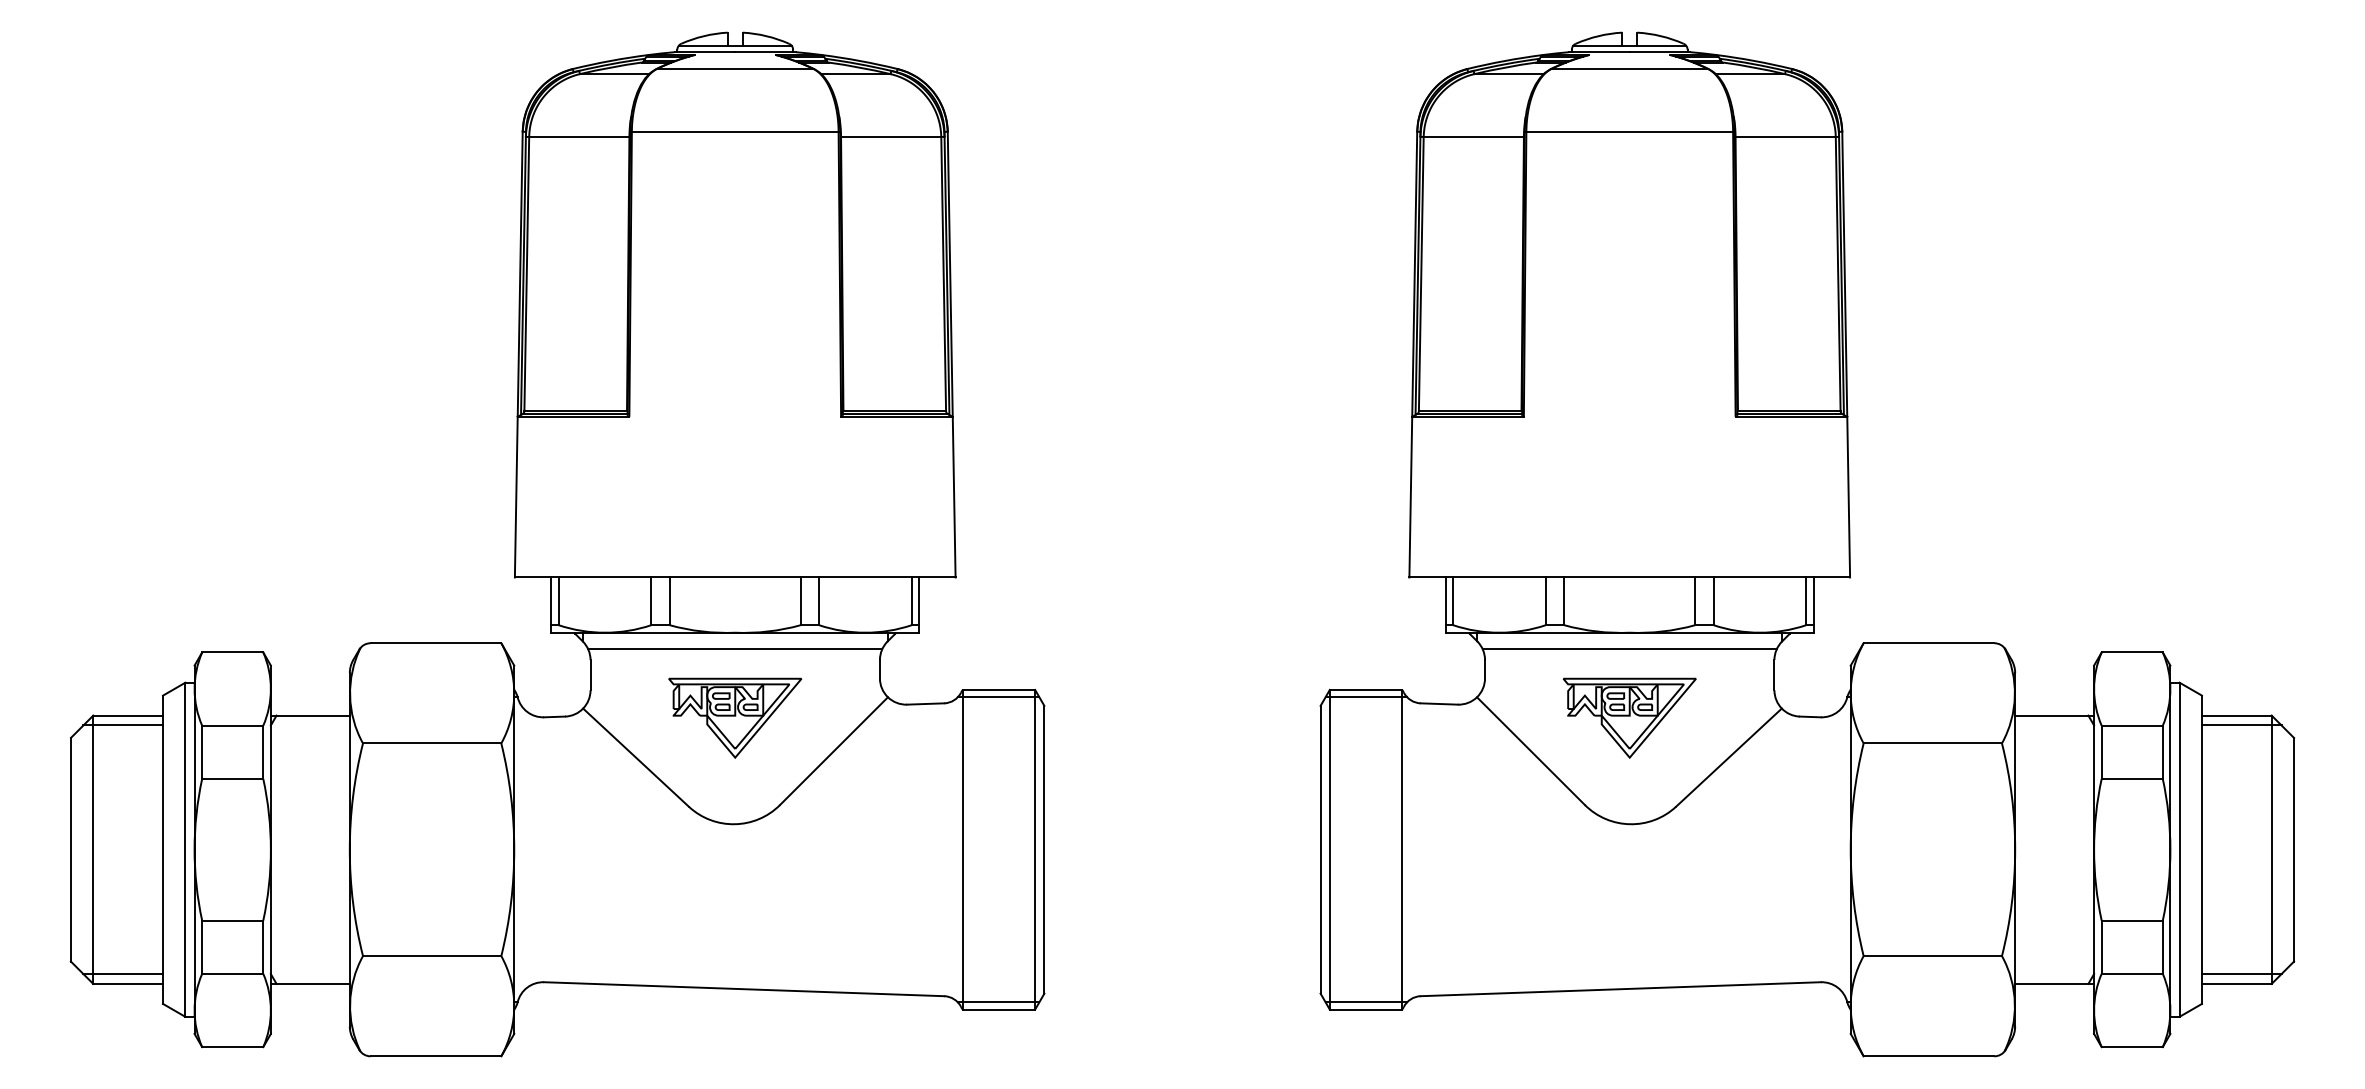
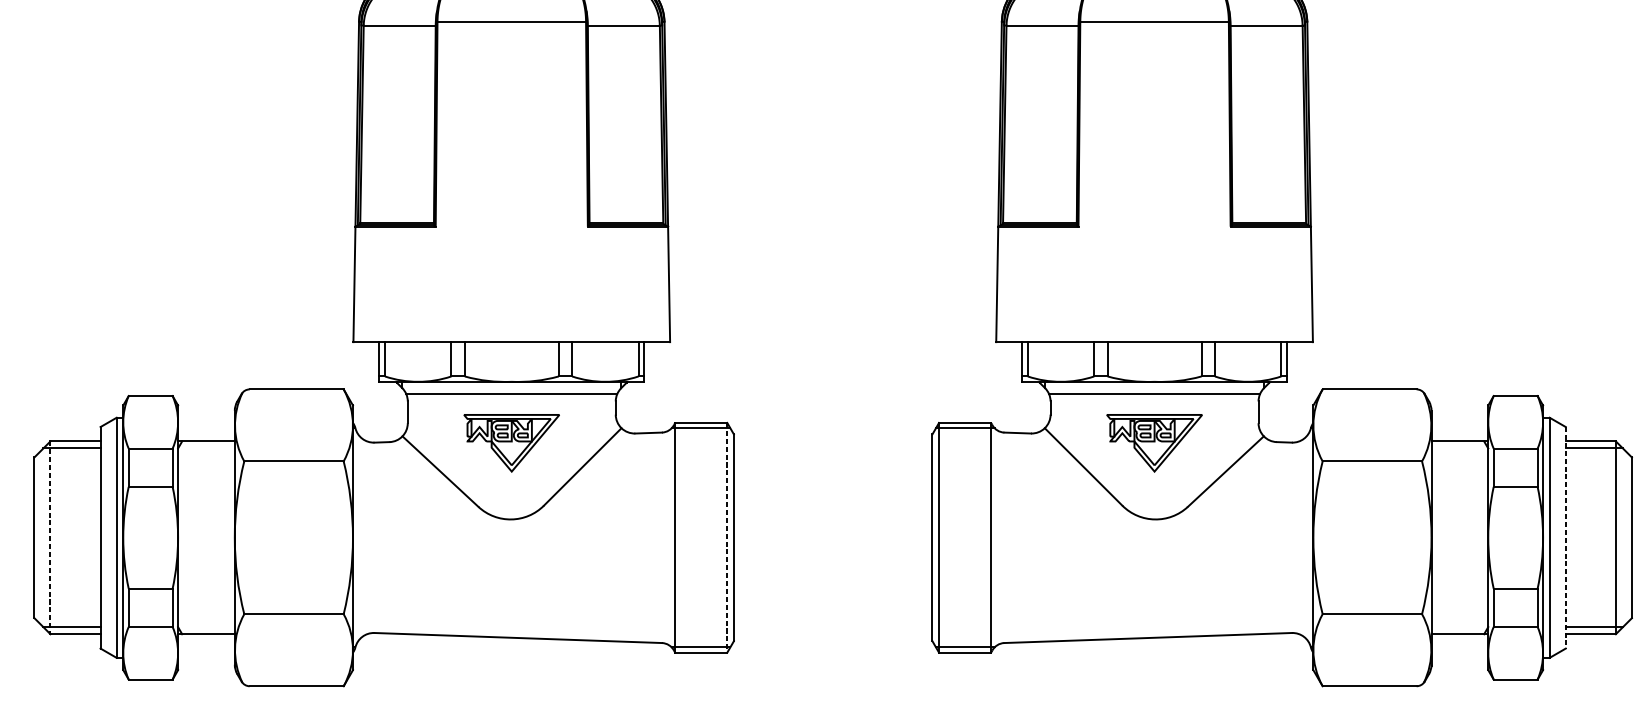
line: (1035, 849) -> (727, 537), solid -> dashed
line: (93, 850) -> (50, 538), solid -> dashed
line: (2201, 850) -> (1565, 538), solid -> dashed

